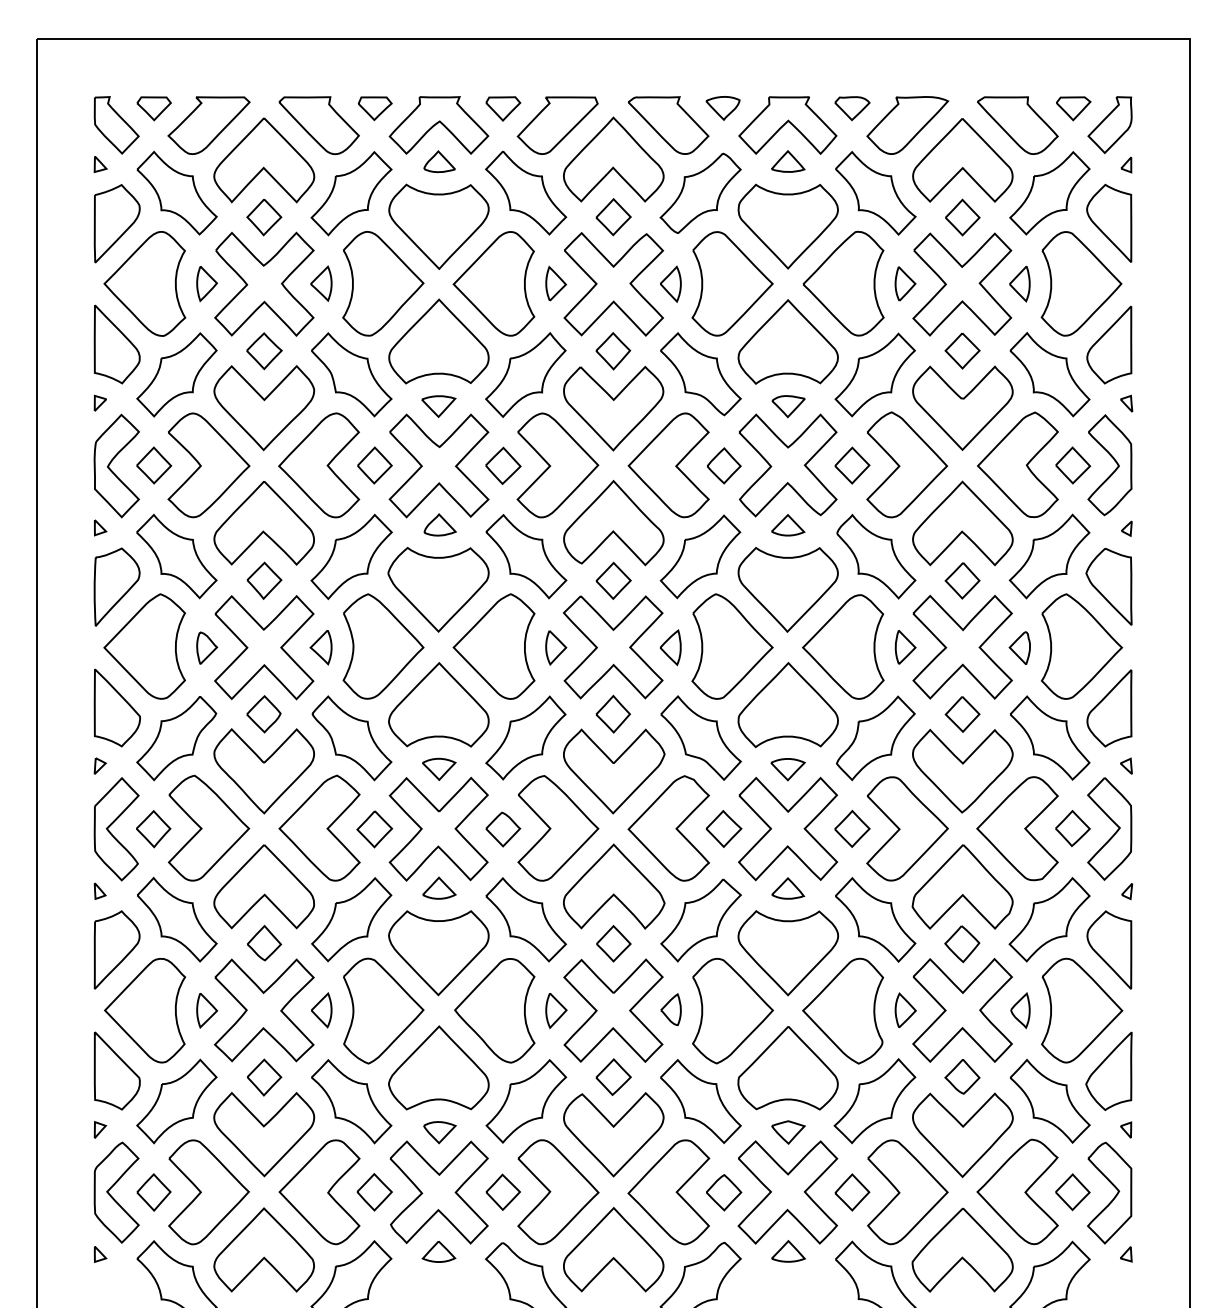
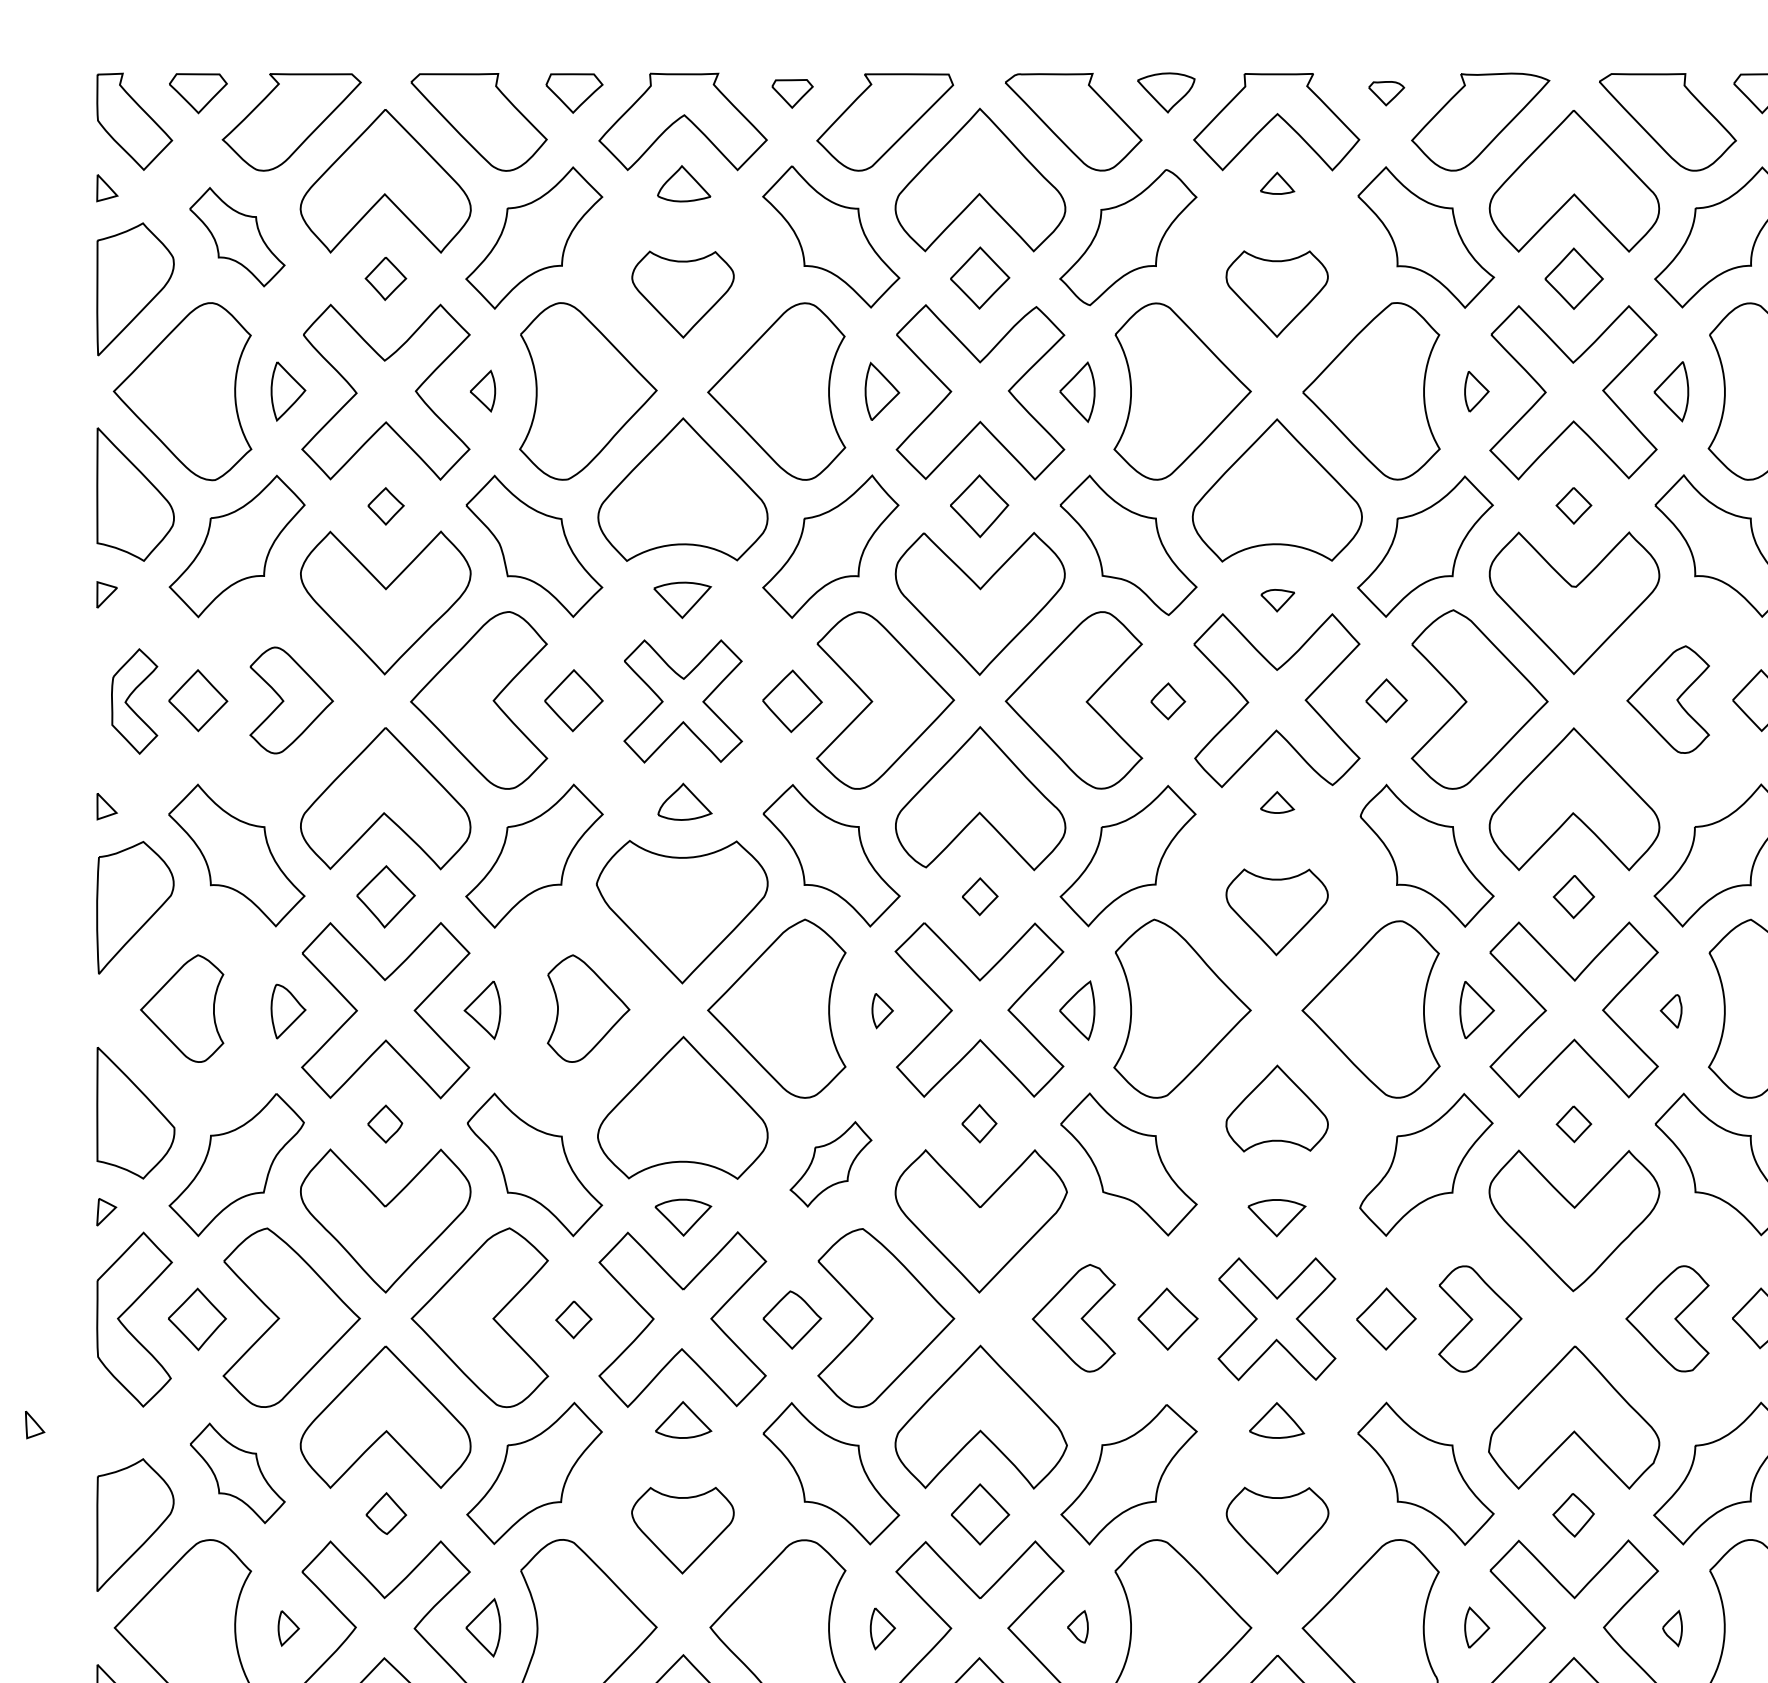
part: (503, 108) -> (792, 93), size x0.7
part: (852, 108) -> (1386, 93), size x0.6
part: (788, 161) -> (1277, 183), size x0.6
part: (176, 192) -> (236, 236), size x0.7
part: (264, 217) -> (386, 278), size x0.7
part: (438, 226) -> (682, 293), size x0.6
part: (787, 226) -> (1276, 293), size x0.6
part: (321, 283) -> (483, 390), size x0.7
part: (905, 283) -> (1476, 390), size x0.7
part: (962, 350) -> (1573, 504), size x0.6
part: (264, 351) -> (386, 506), size x0.6
part: (788, 406) -> (1277, 600), size x0.6
part: (1017, 464) -> (1667, 698), size x0.6
part: (116, 465) -> (134, 700), size x0.6
part: (208, 465) -> (290, 700), size x0.6
part: (438, 465) -> (682, 700), size x0.7
part: (723, 465) -> (1167, 700), size x0.6
part: (852, 465) -> (1386, 700), size x0.7
part: (788, 525) -> (1277, 802), size x0.6
part: (613, 580) -> (980, 896), size x0.6
part: (962, 580) -> (1573, 896), size x0.7
part: (787, 589) -> (1276, 911), size x0.6
part: (144, 646) -> (181, 1008), size x0.6
part: (383, 646) -> (588, 1008), size x0.6
part: (556, 647) -> (883, 1010), size x0.6
part: (1019, 647) -> (1670, 1010), size x0.6
part: (787, 705) -> (1276, 1109), size x0.6
part: (612, 713) -> (978, 1122), size x0.6
part: (263, 714) -> (384, 1124), size x0.6
part: (962, 714) -> (1573, 1124), size x0.6
part: (525, 737) -> (830, 1163), size x0.6
part: (668, 828) -> (1073, 1318), size x0.6
part: (787, 828) -> (1276, 1318), size x0.7
part: (907, 828) -> (1480, 1318), size x0.6
part: (1017, 828) -> (1667, 1318), size x0.6
part: (374, 829) -> (573, 1320), size x0.6
part: (99, 890) -> (33, 1423), moved
part: (177, 919) -> (238, 1473), size x0.7
part: (264, 943) -> (386, 1513), size x0.7
part: (962, 944) -> (1573, 1515), size x0.7
part: (438, 953) -> (682, 1531), size x0.6
part: (788, 953) -> (1277, 1531), size x0.6
part: (670, 1009) -> (1076, 1626), size x0.6
part: (905, 1009) -> (1476, 1626), size x0.7
part: (207, 1010) -> (289, 1627), size x0.6
part: (1020, 1010) -> (1672, 1627), size x0.6
part: (556, 1011) -> (883, 1629), size x0.7

